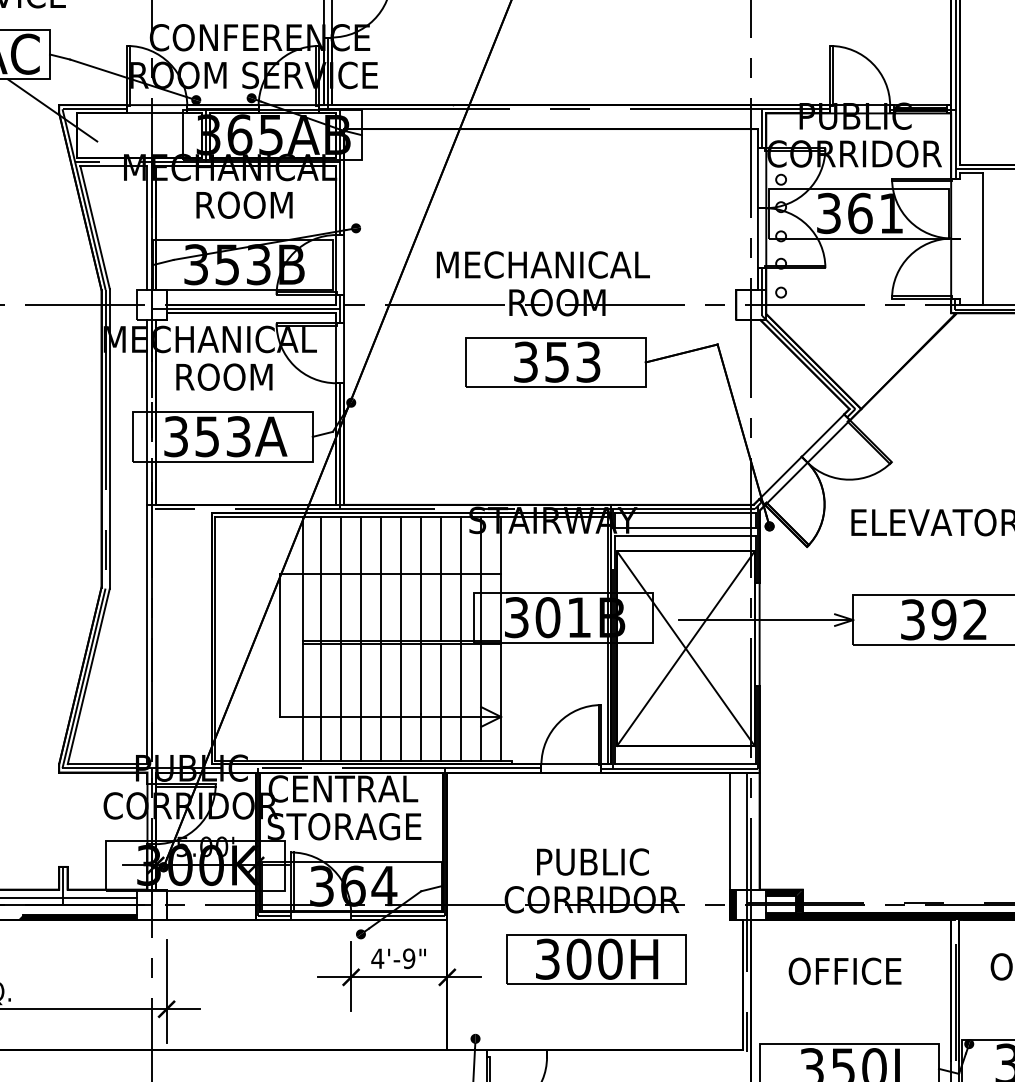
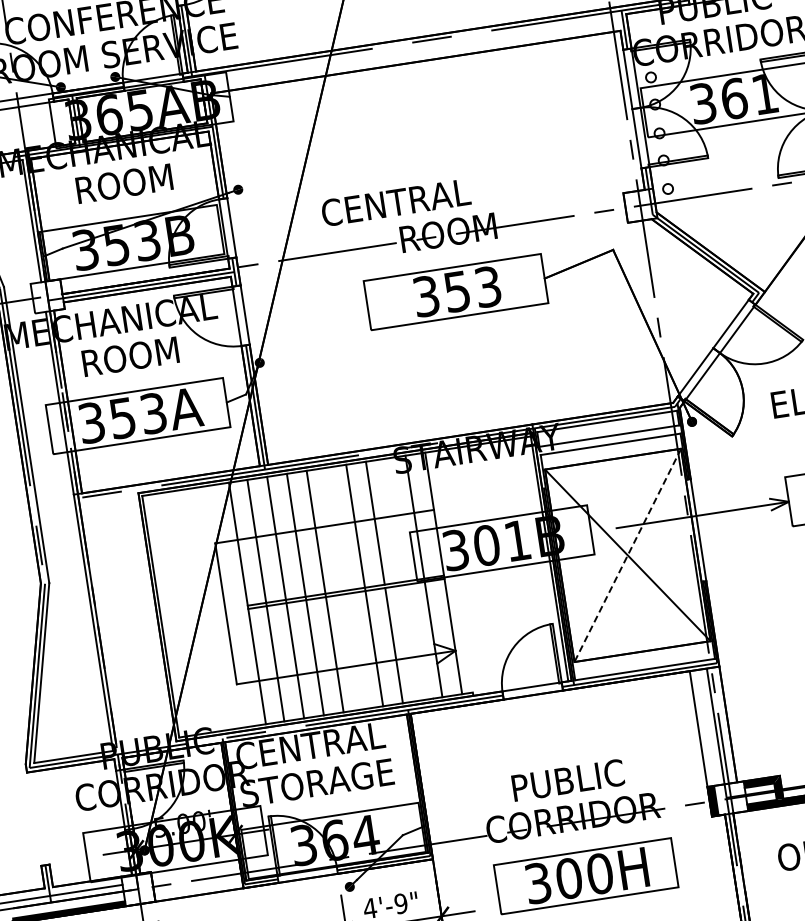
text: (542, 264) -> (427, 197), MECHANICAL -> CENTRAL
line: (401, 638) -> (345, 588), removed
line: (461, 638) -> (404, 579), removed
line: (685, 649) -> (627, 556), solid -> dashed

